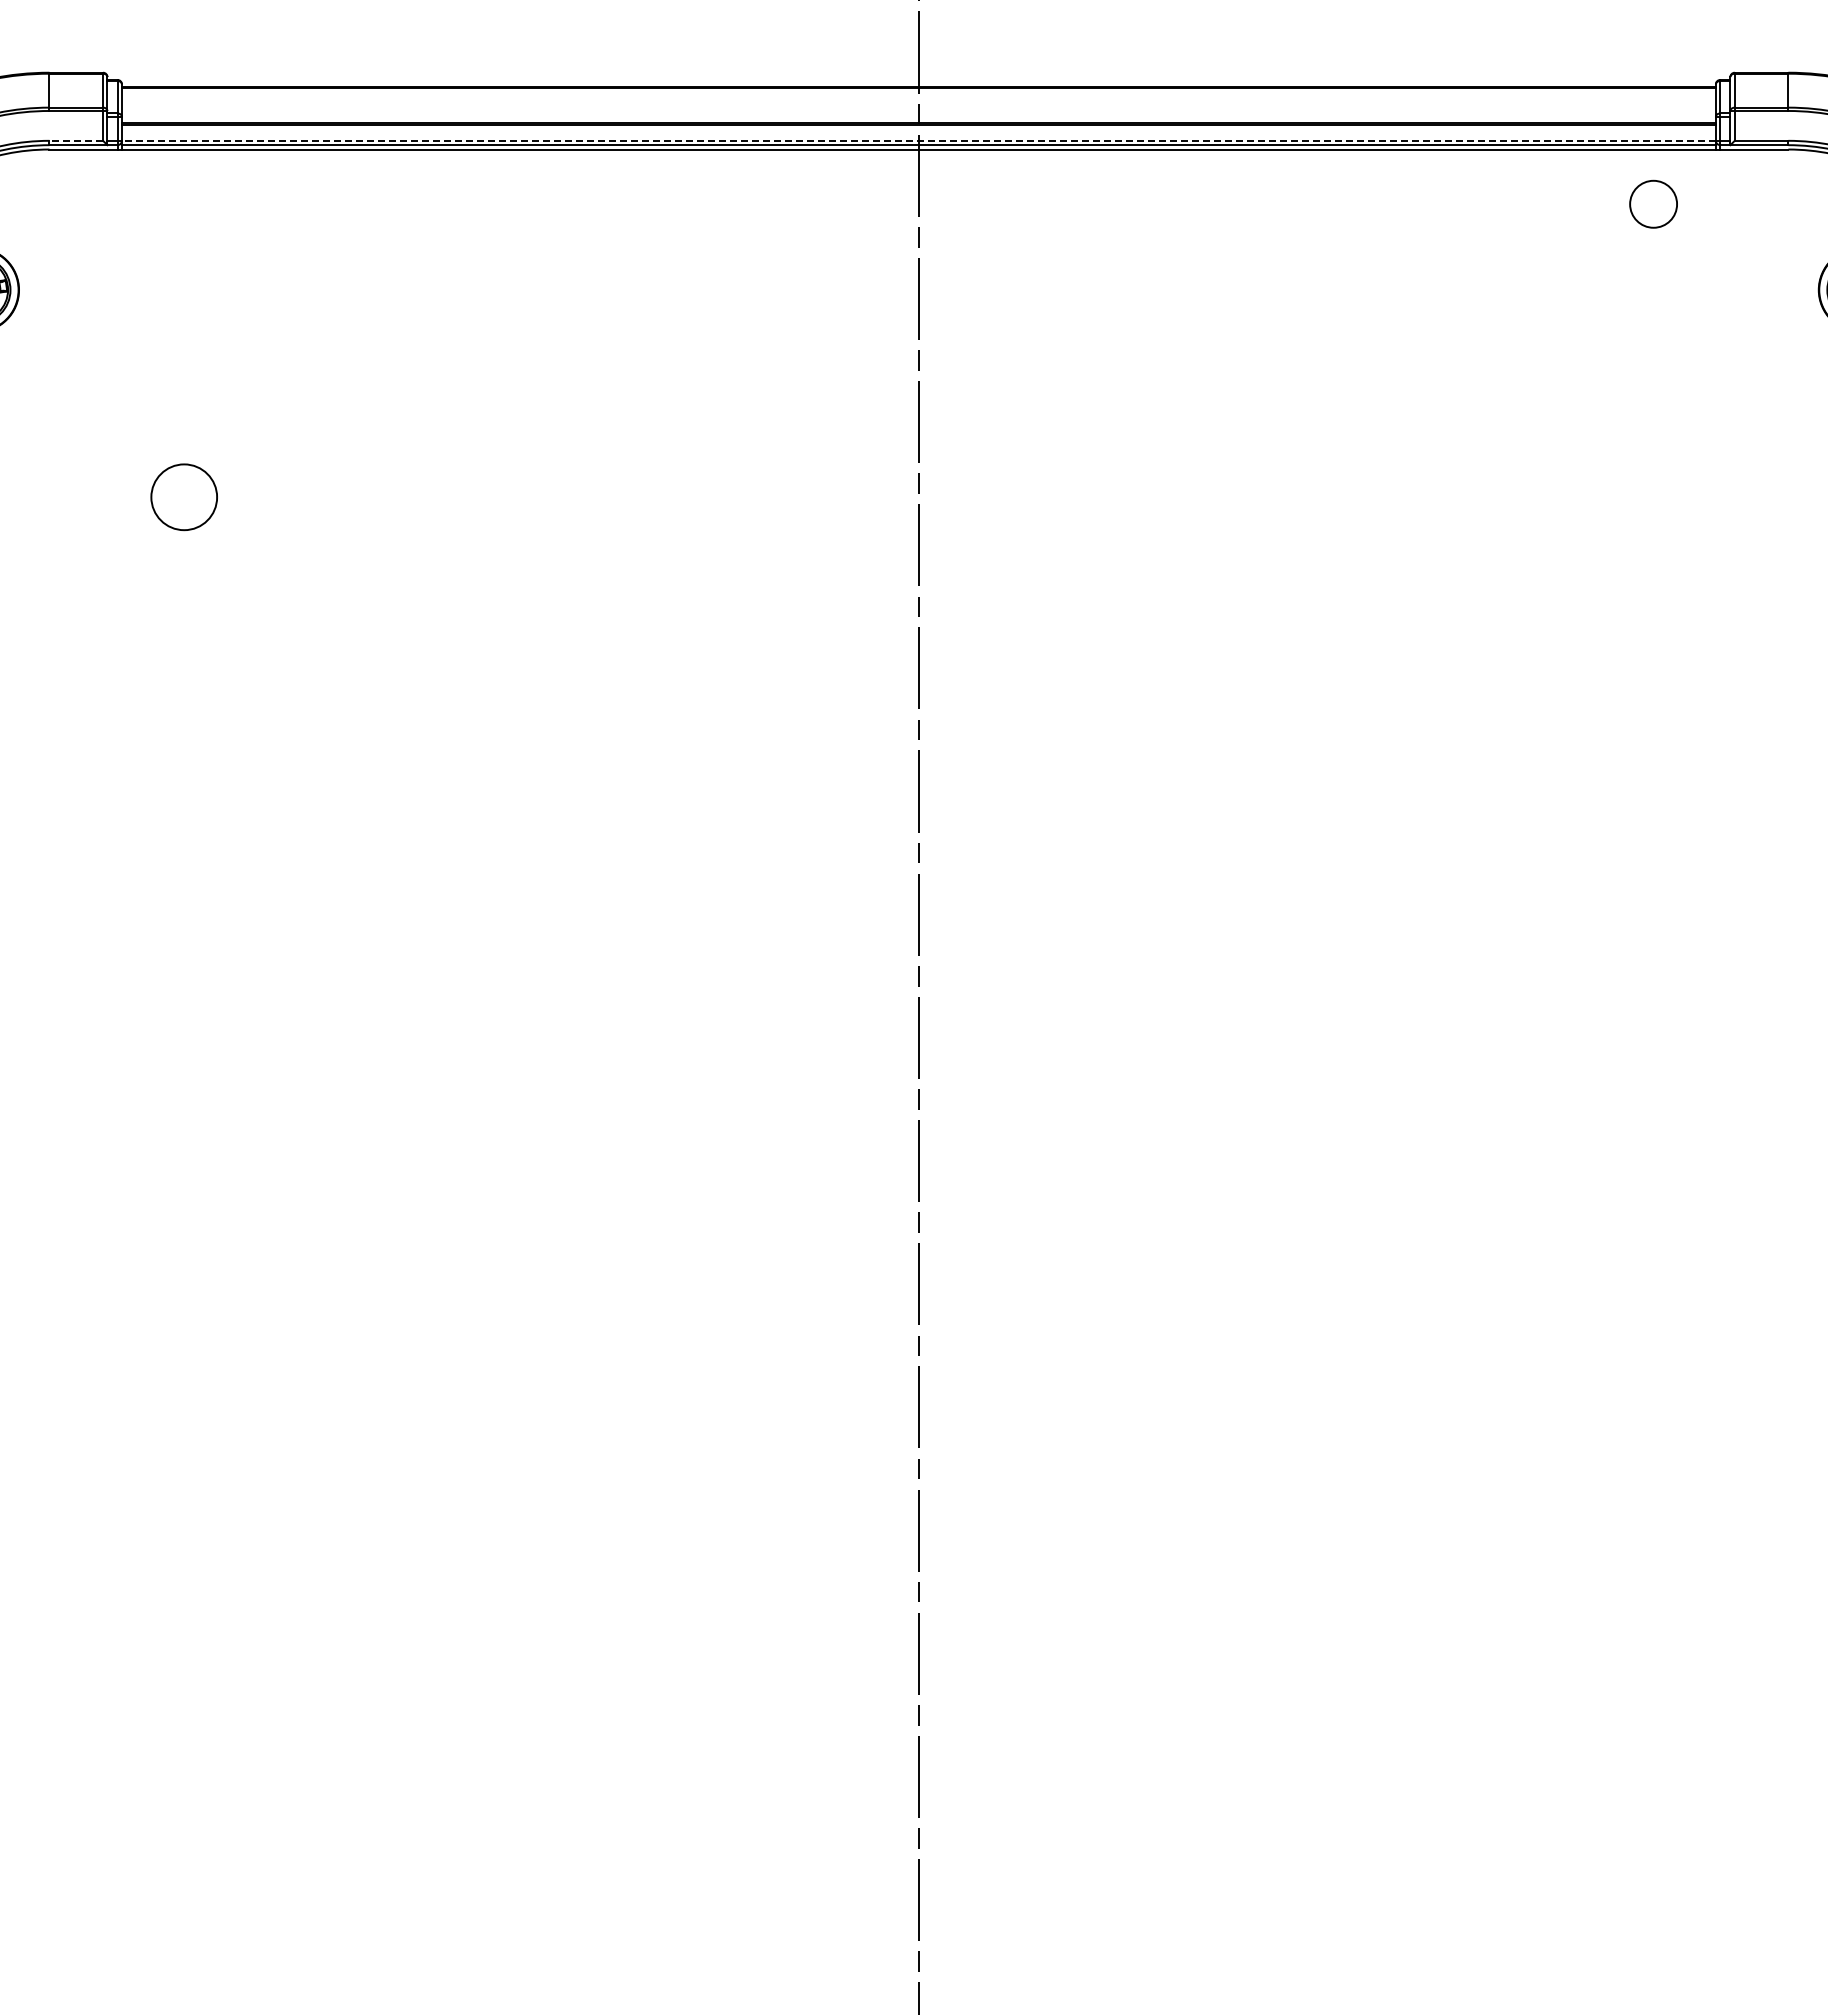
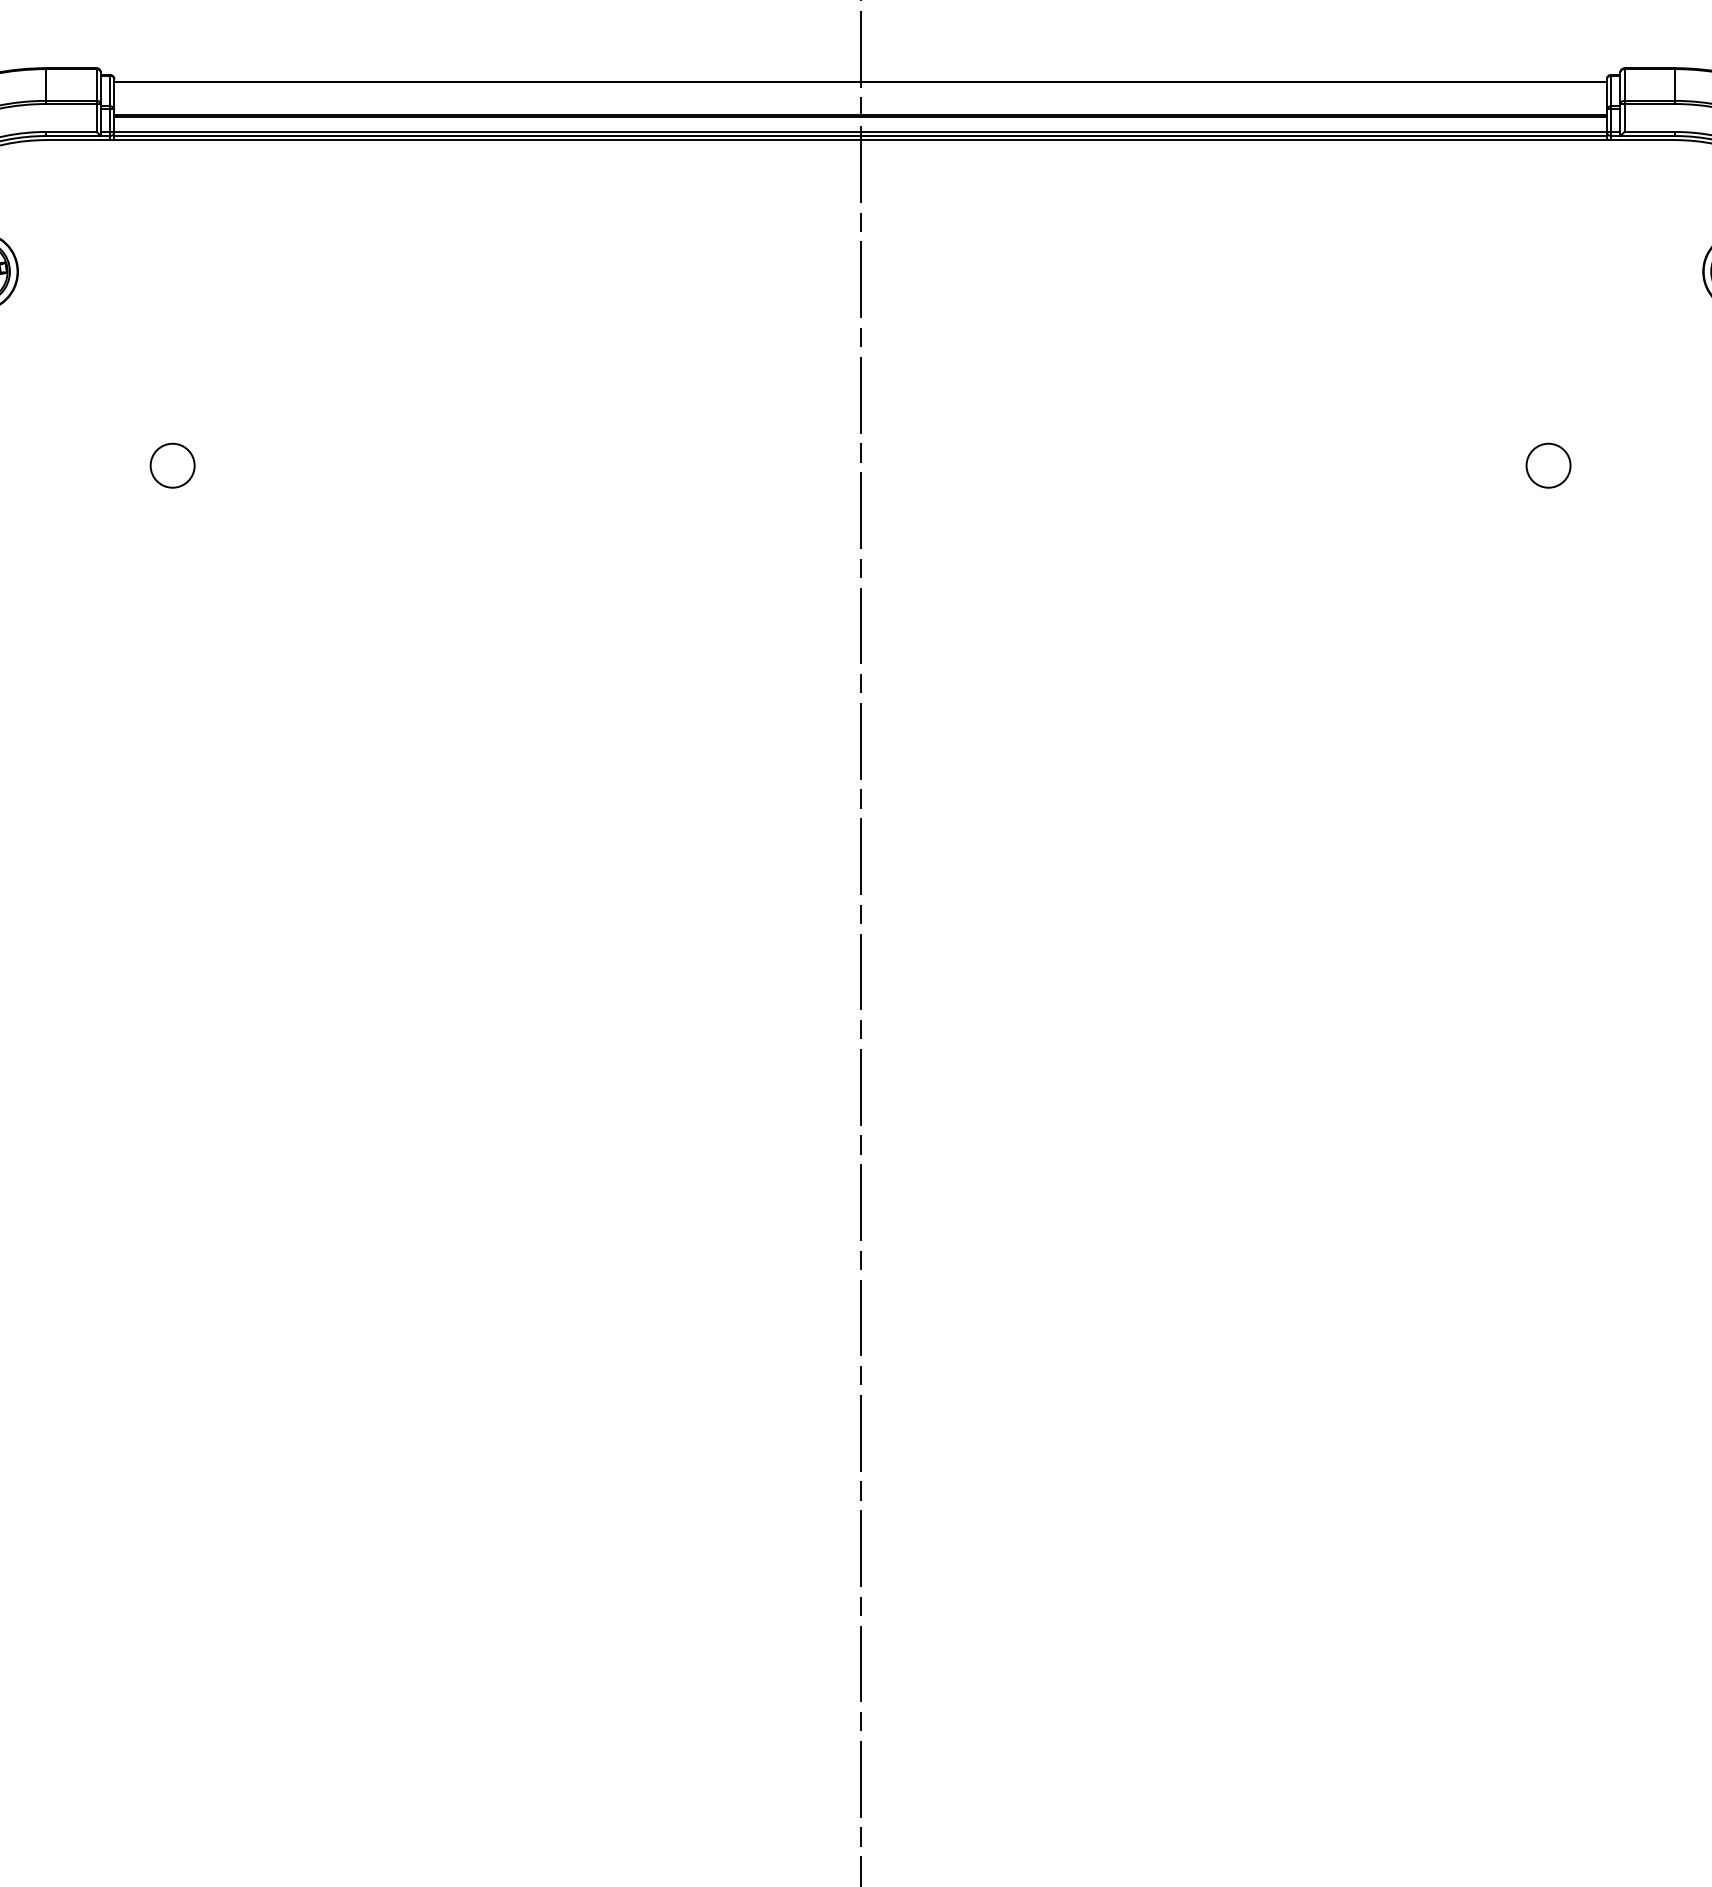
line: (76, 140) -> (71, 131), dashed -> solid
line: (918, 140) -> (860, 131), dashed -> solid
circle: (1653, 203) -> (1548, 464), moved
circle: (183, 496) -> (171, 464), size x0.71

